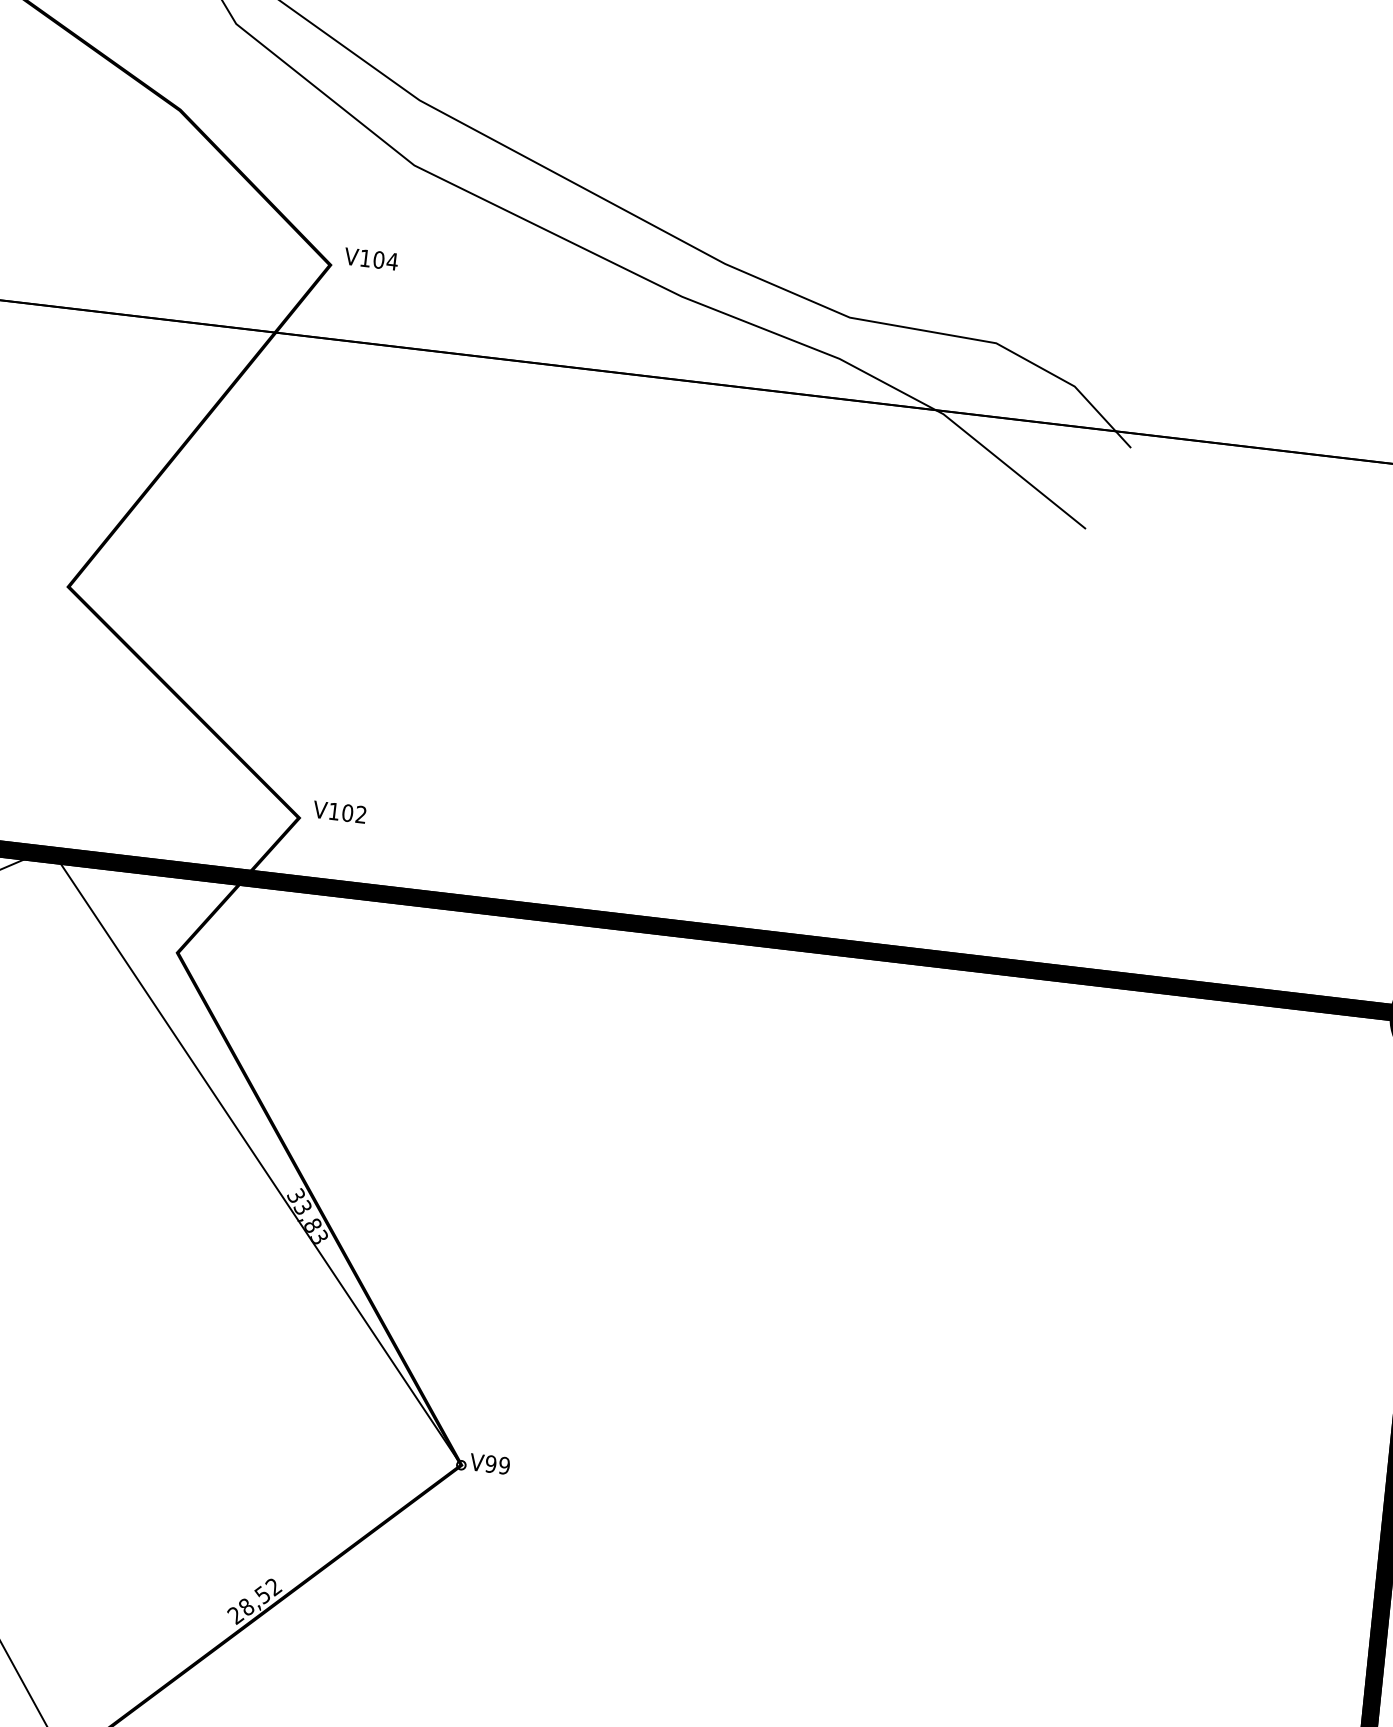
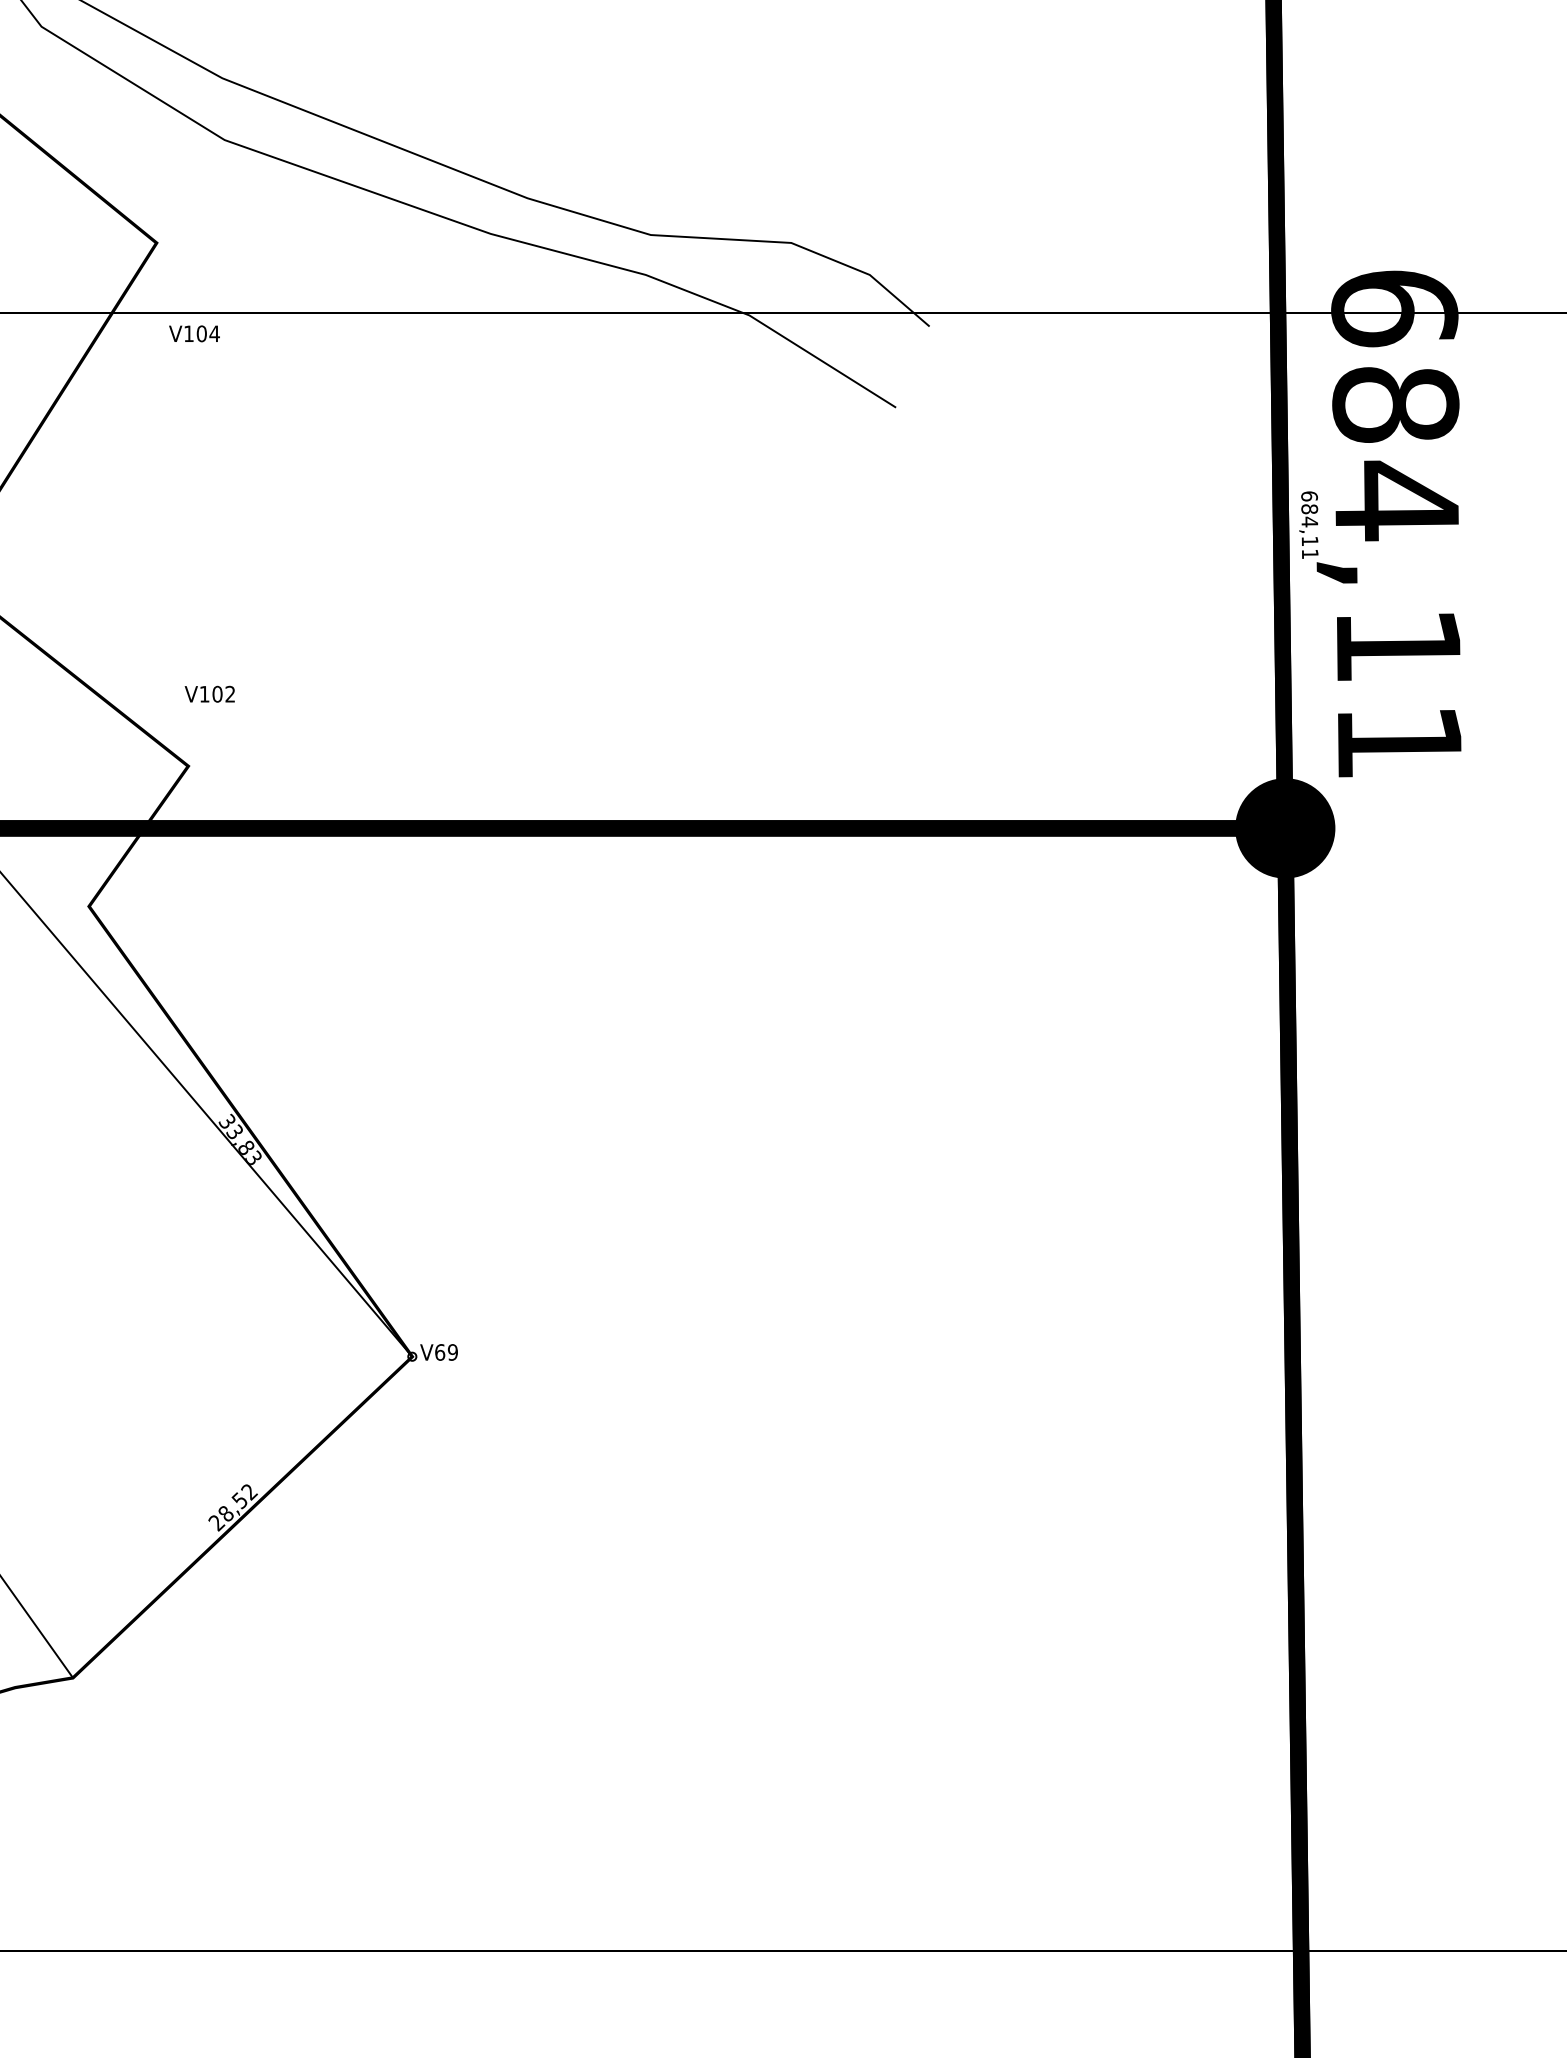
text: (371, 258) -> (194, 333), moved
text: (339, 811) -> (209, 693), moved
text: (491, 1464) -> (440, 1352), V99 -> V69

